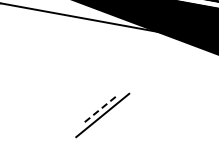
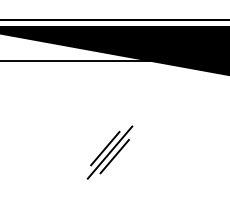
line: (99, 110) -> (105, 148), dashed -> solid
line: (106, 120) -> (114, 156), added

